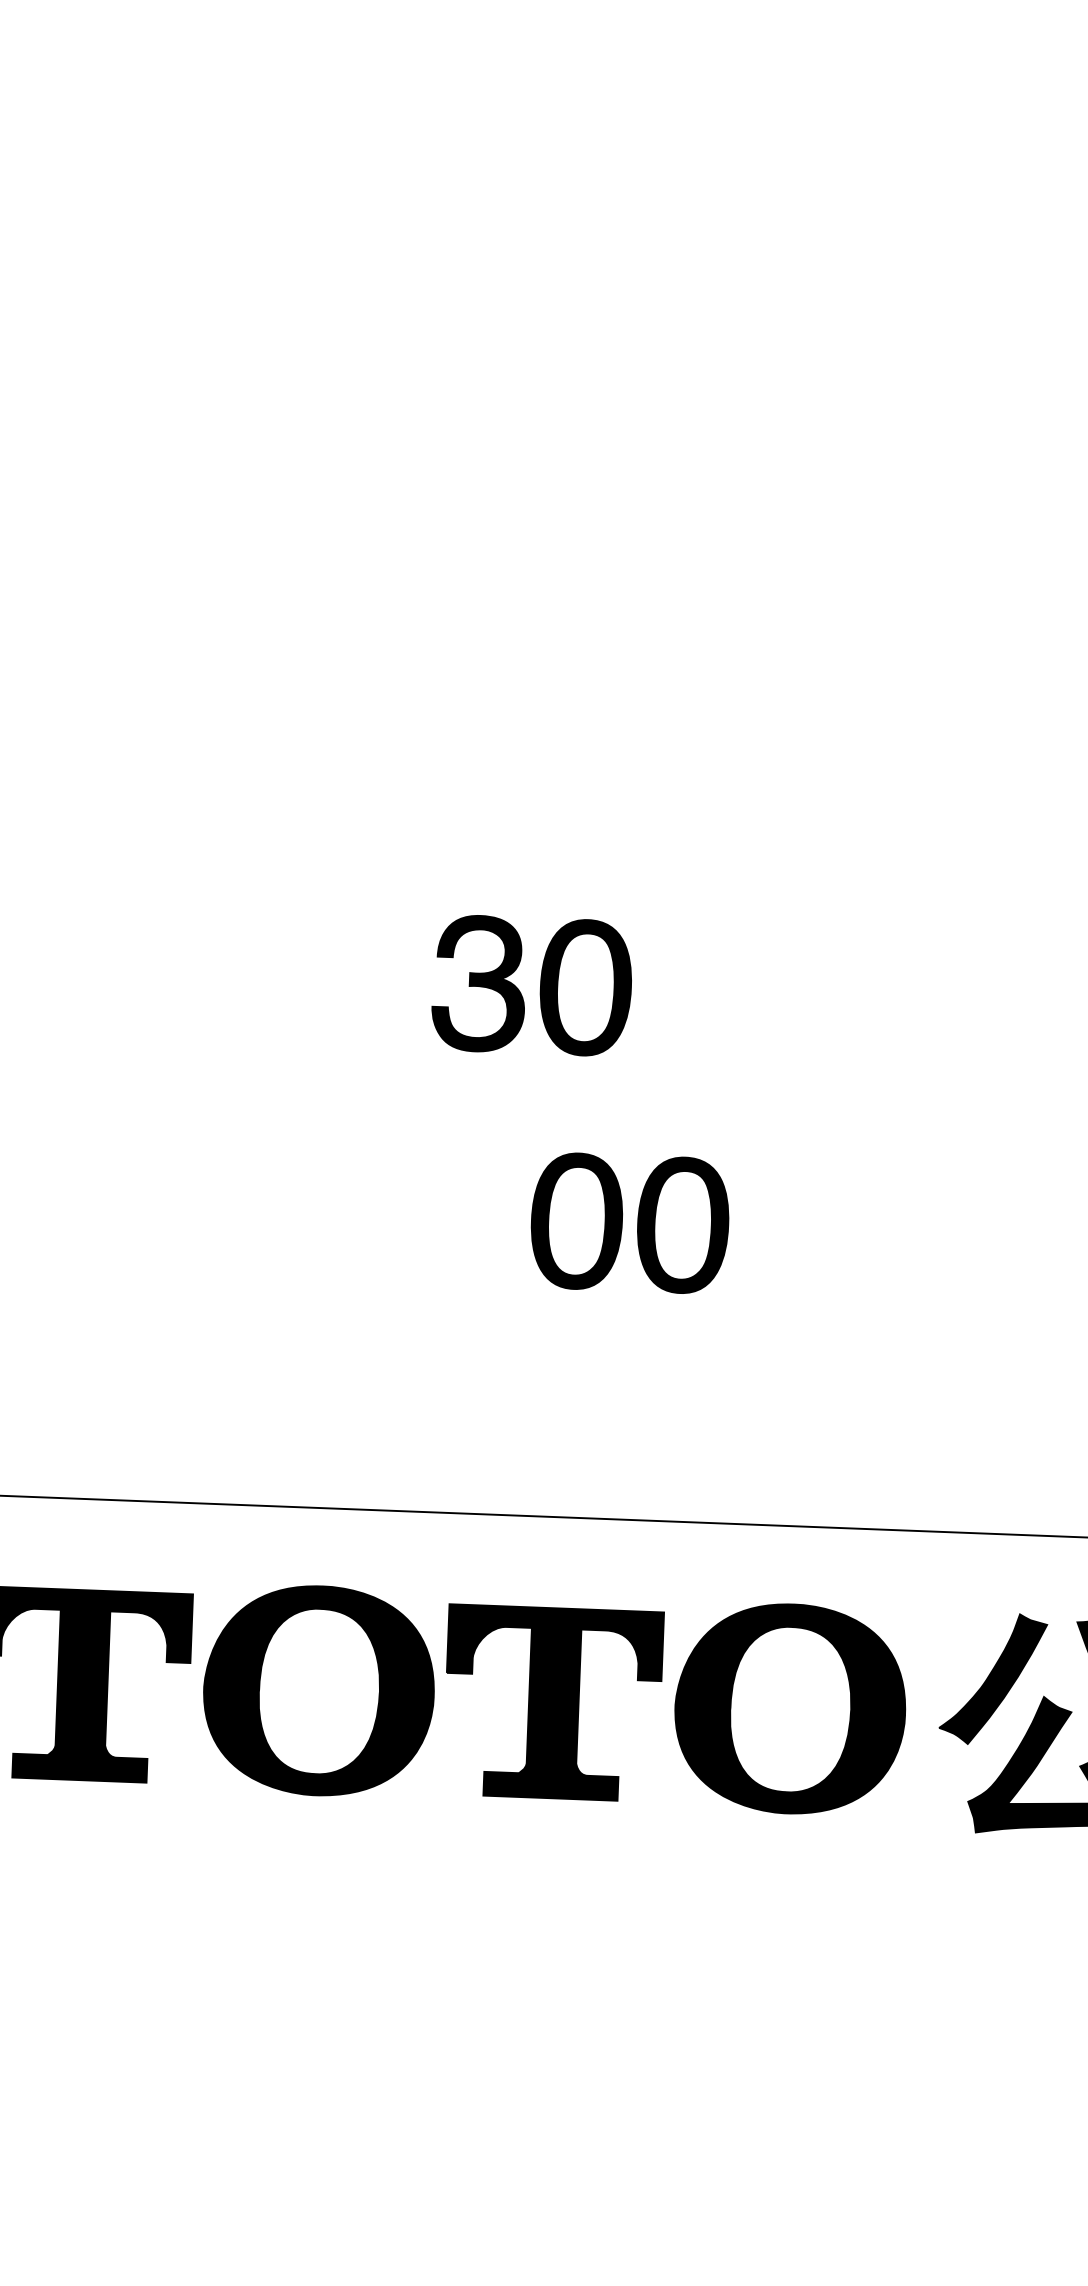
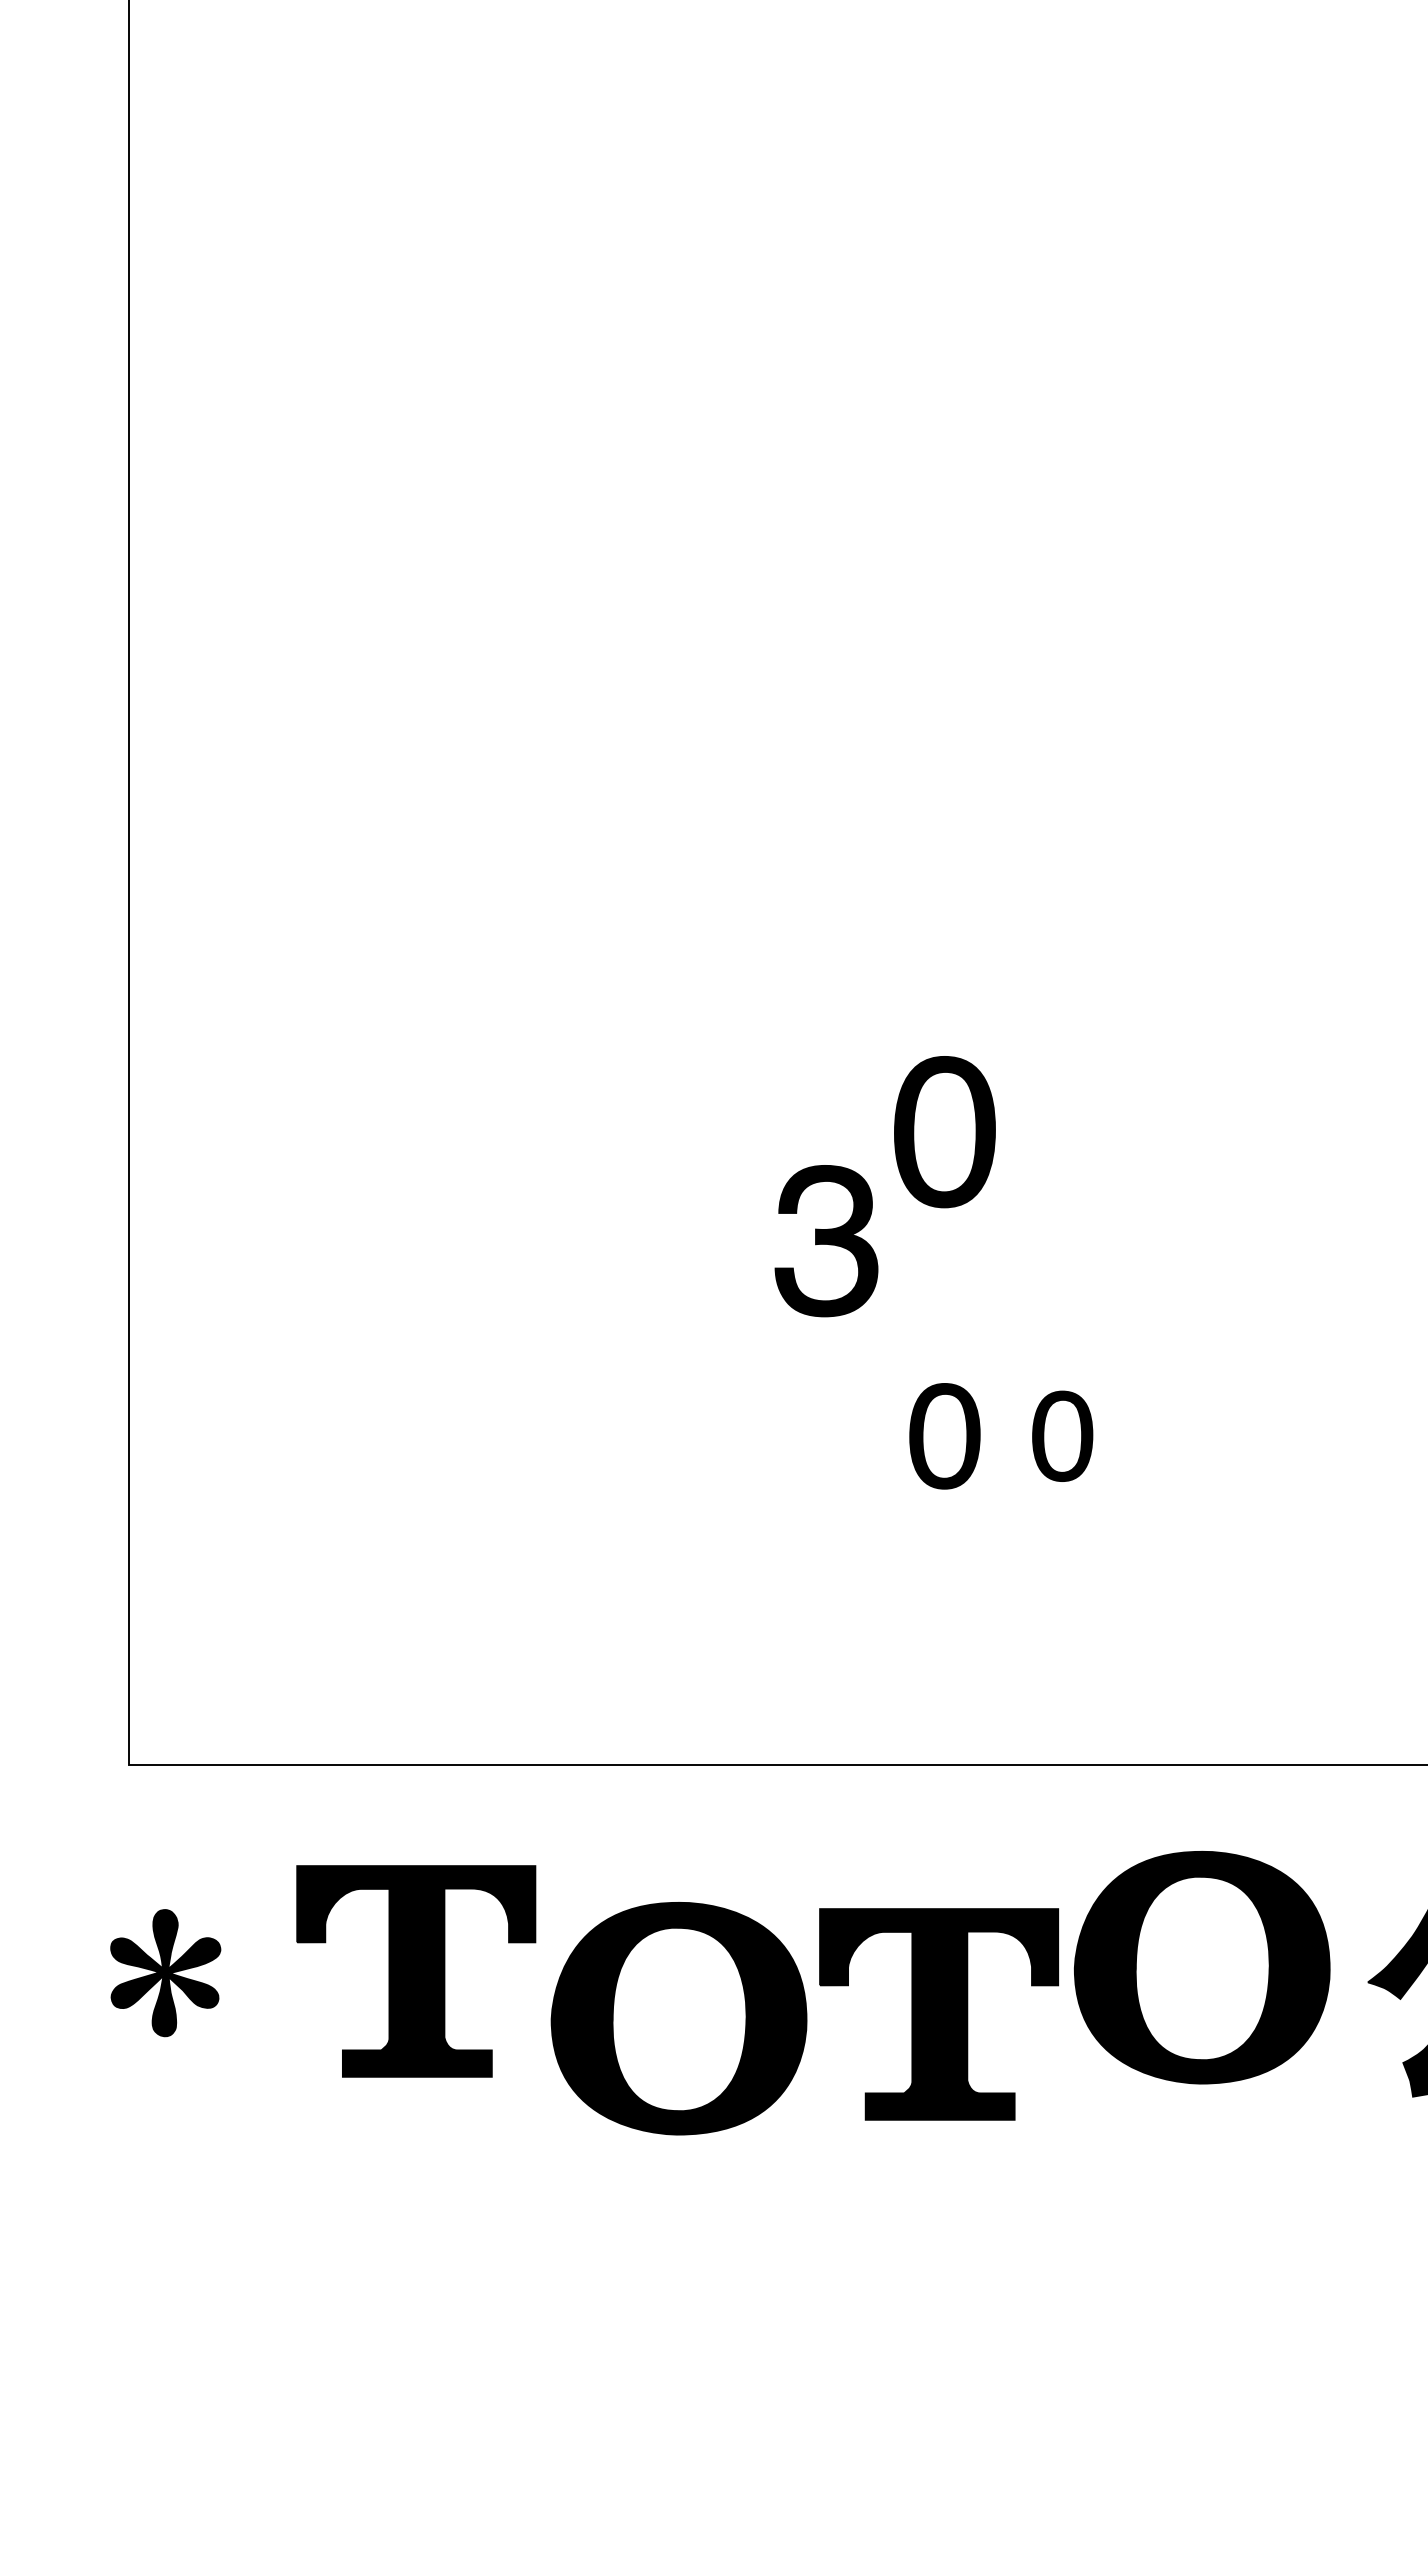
part: (479, 984) -> (826, 1241), moved
part: (585, 988) -> (944, 1132), moved
part: (576, 1221) -> (944, 1436), size x0.7
part: (682, 1225) -> (1062, 1436), size x0.6
part: (318, 1690) -> (678, 2018), moved
part: (553, 1703) -> (939, 2014), moved

